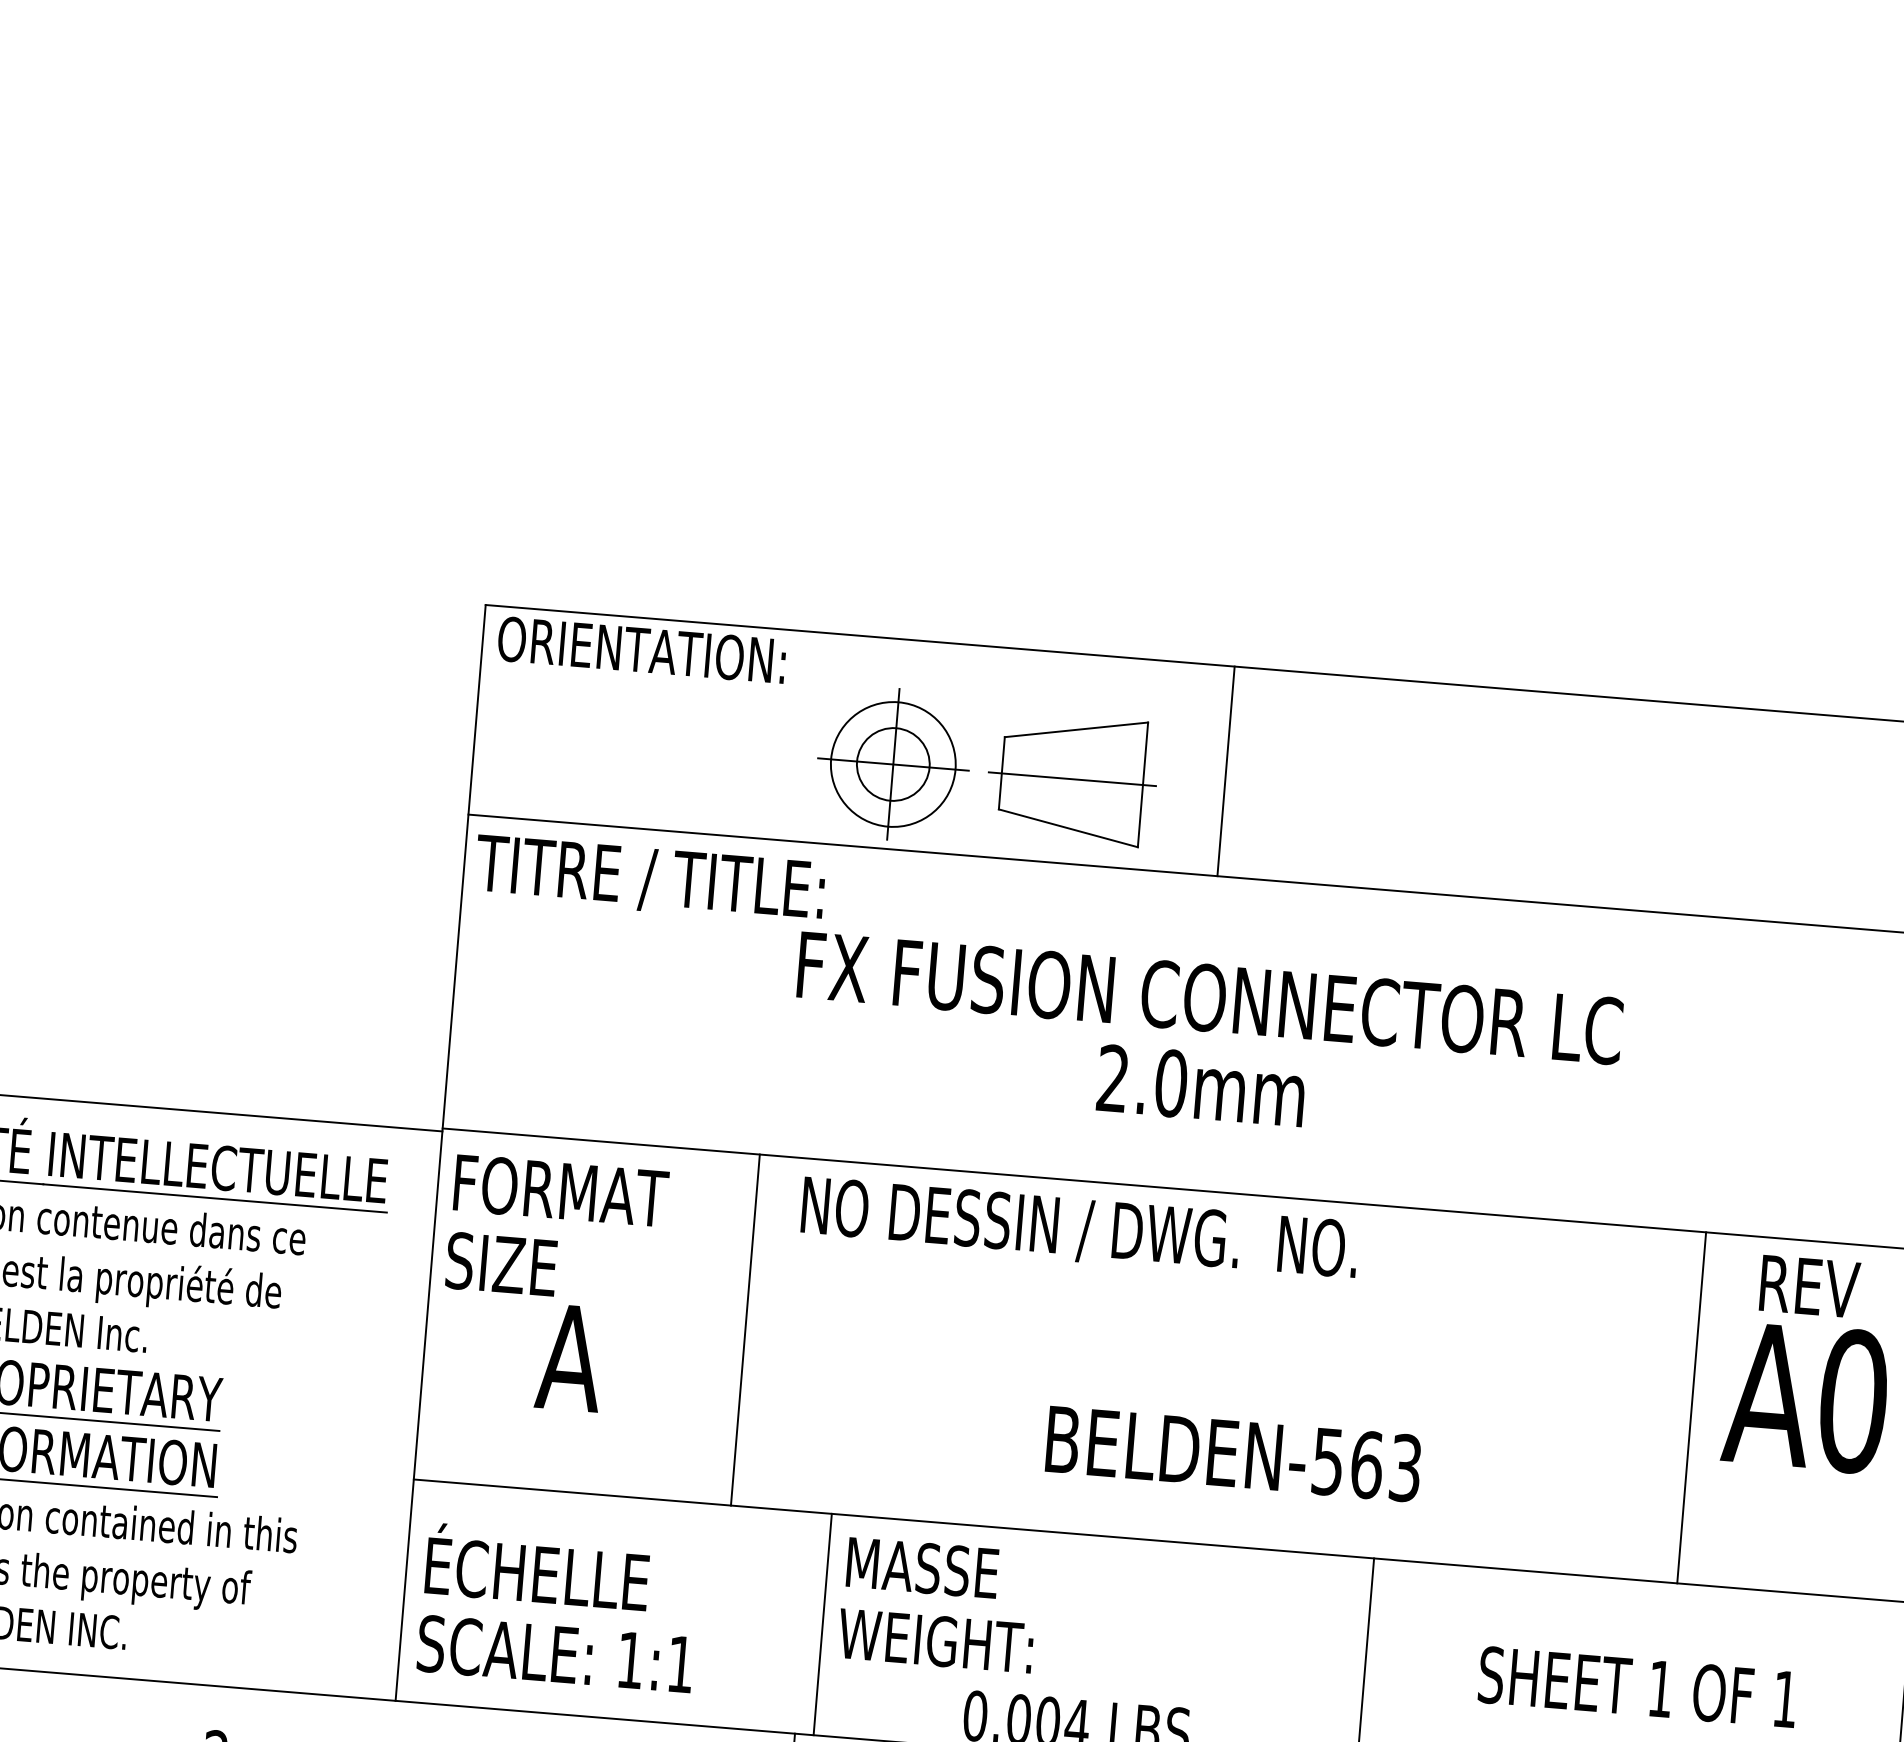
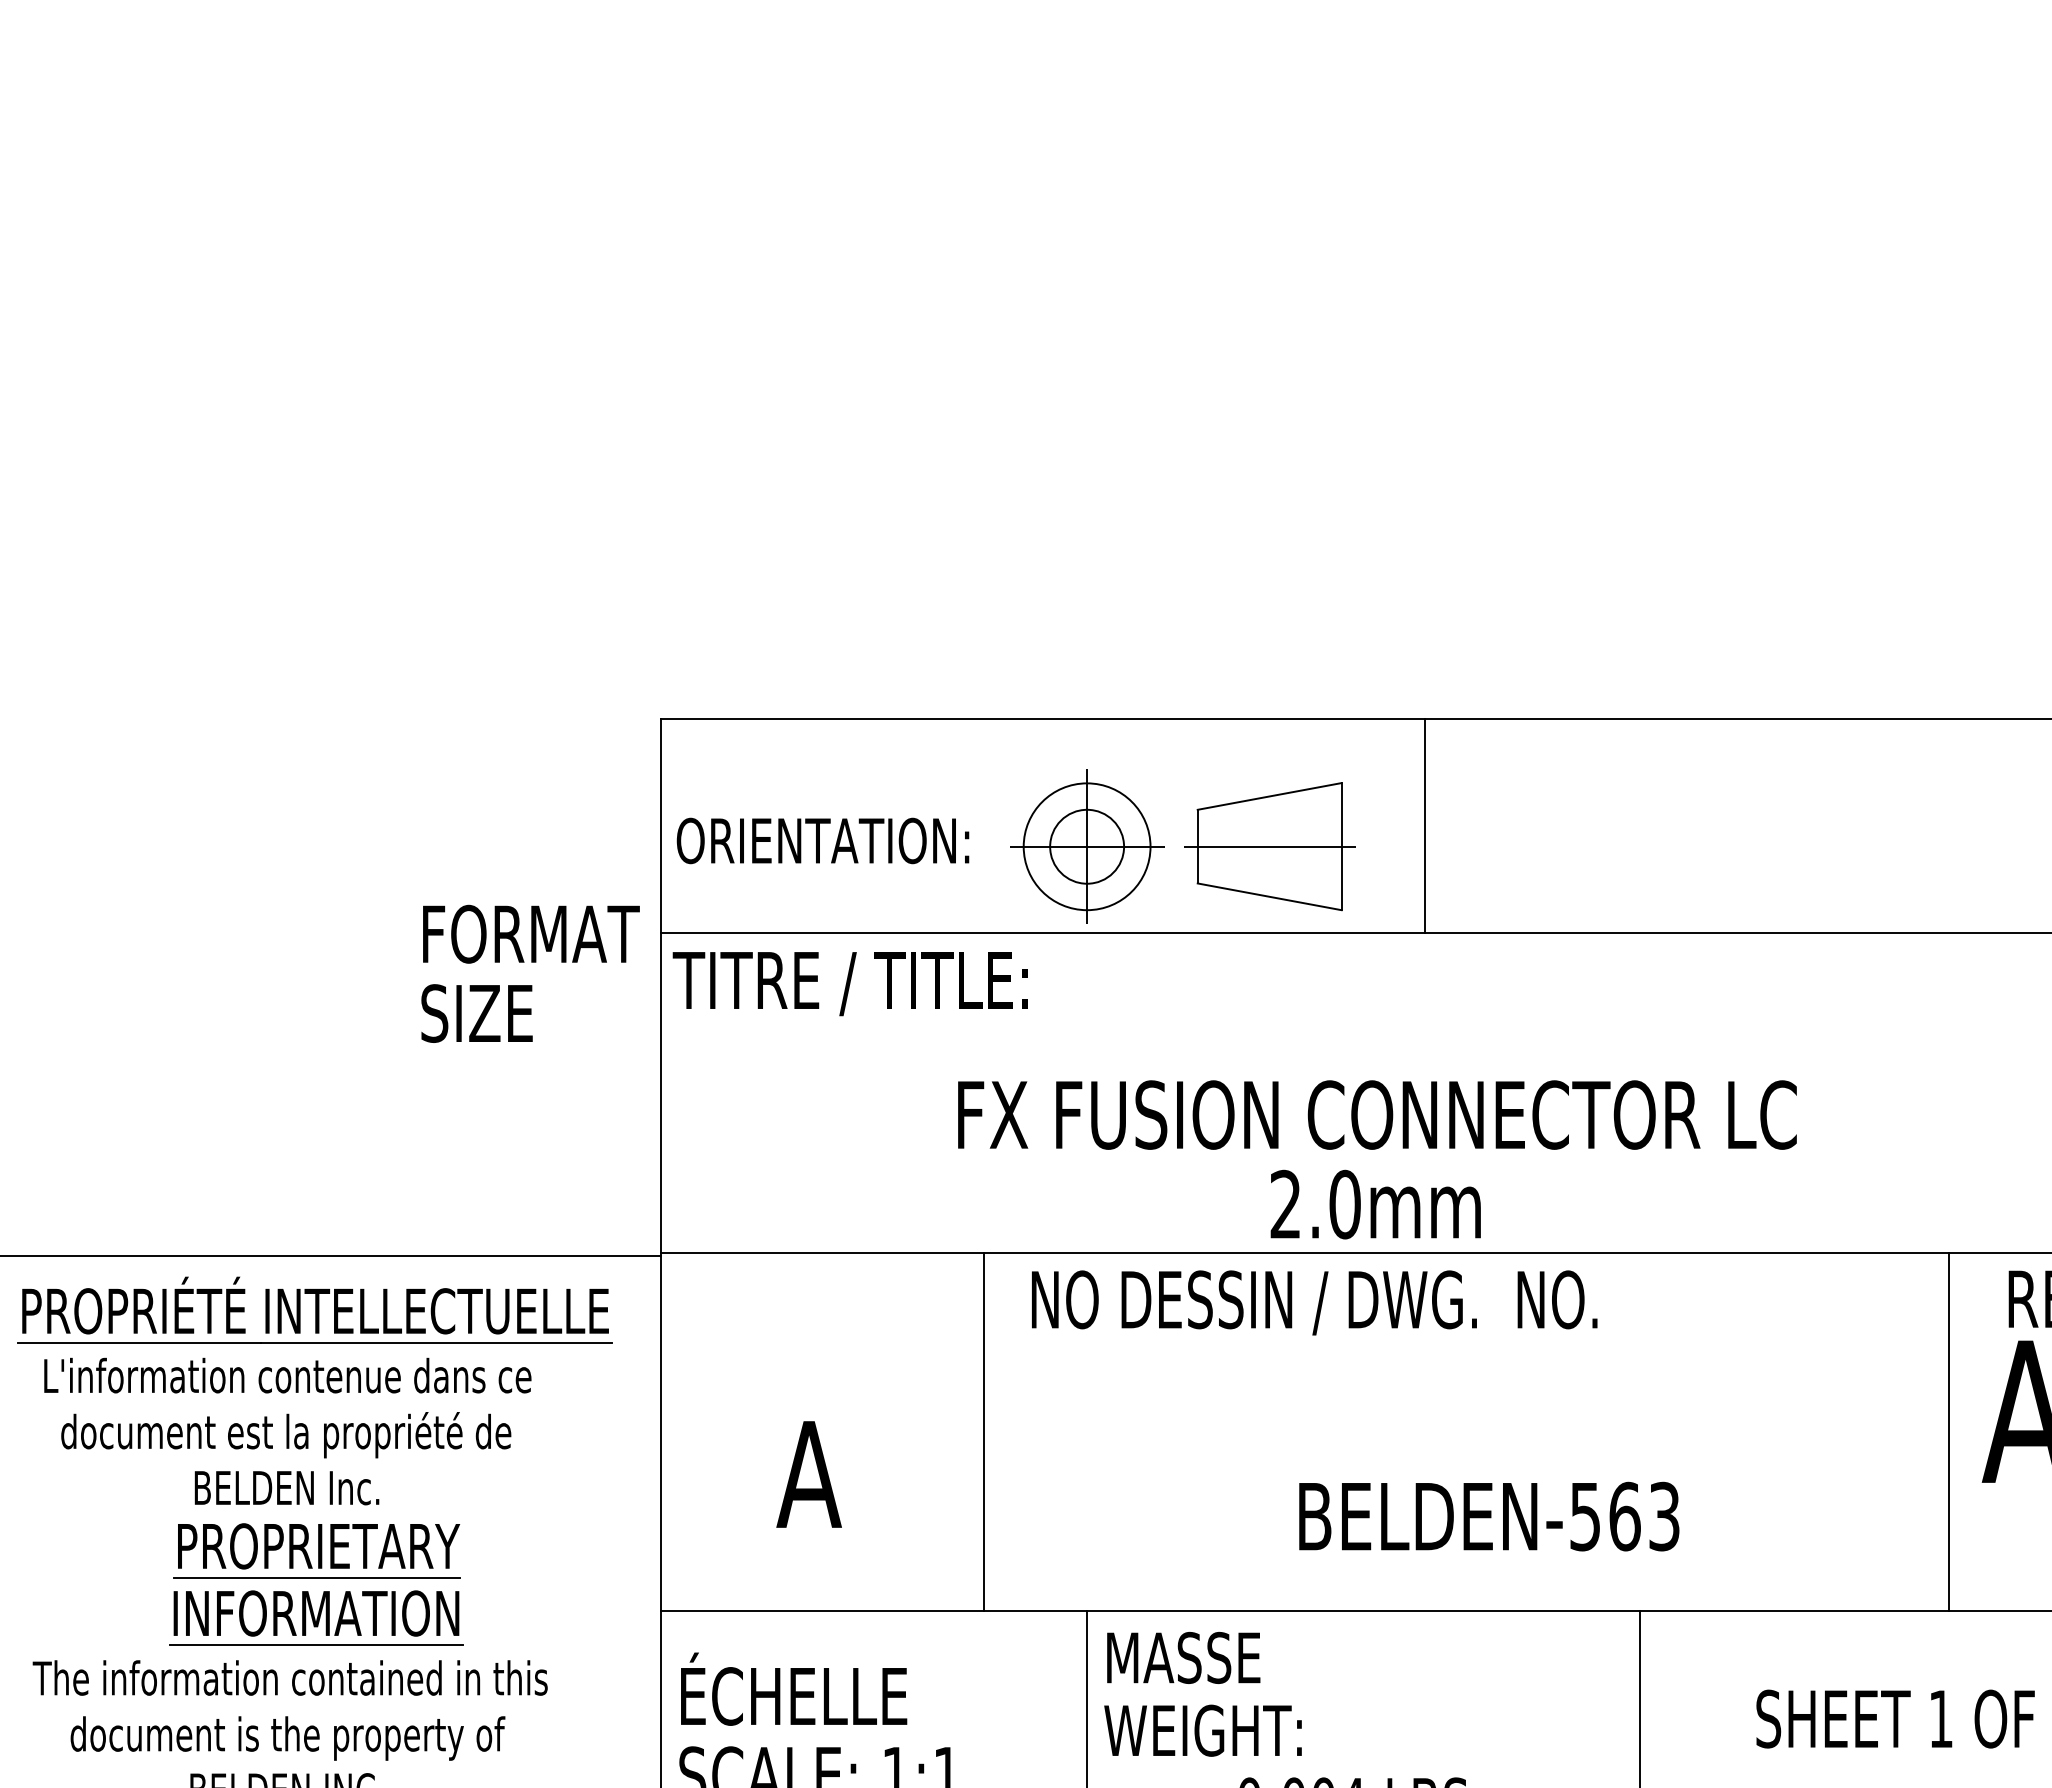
text: (641, 649) -> (822, 840), moved
text: (1206, 1041) -> (1377, 1159), moved
text: (557, 1229) -> (530, 973), moved

